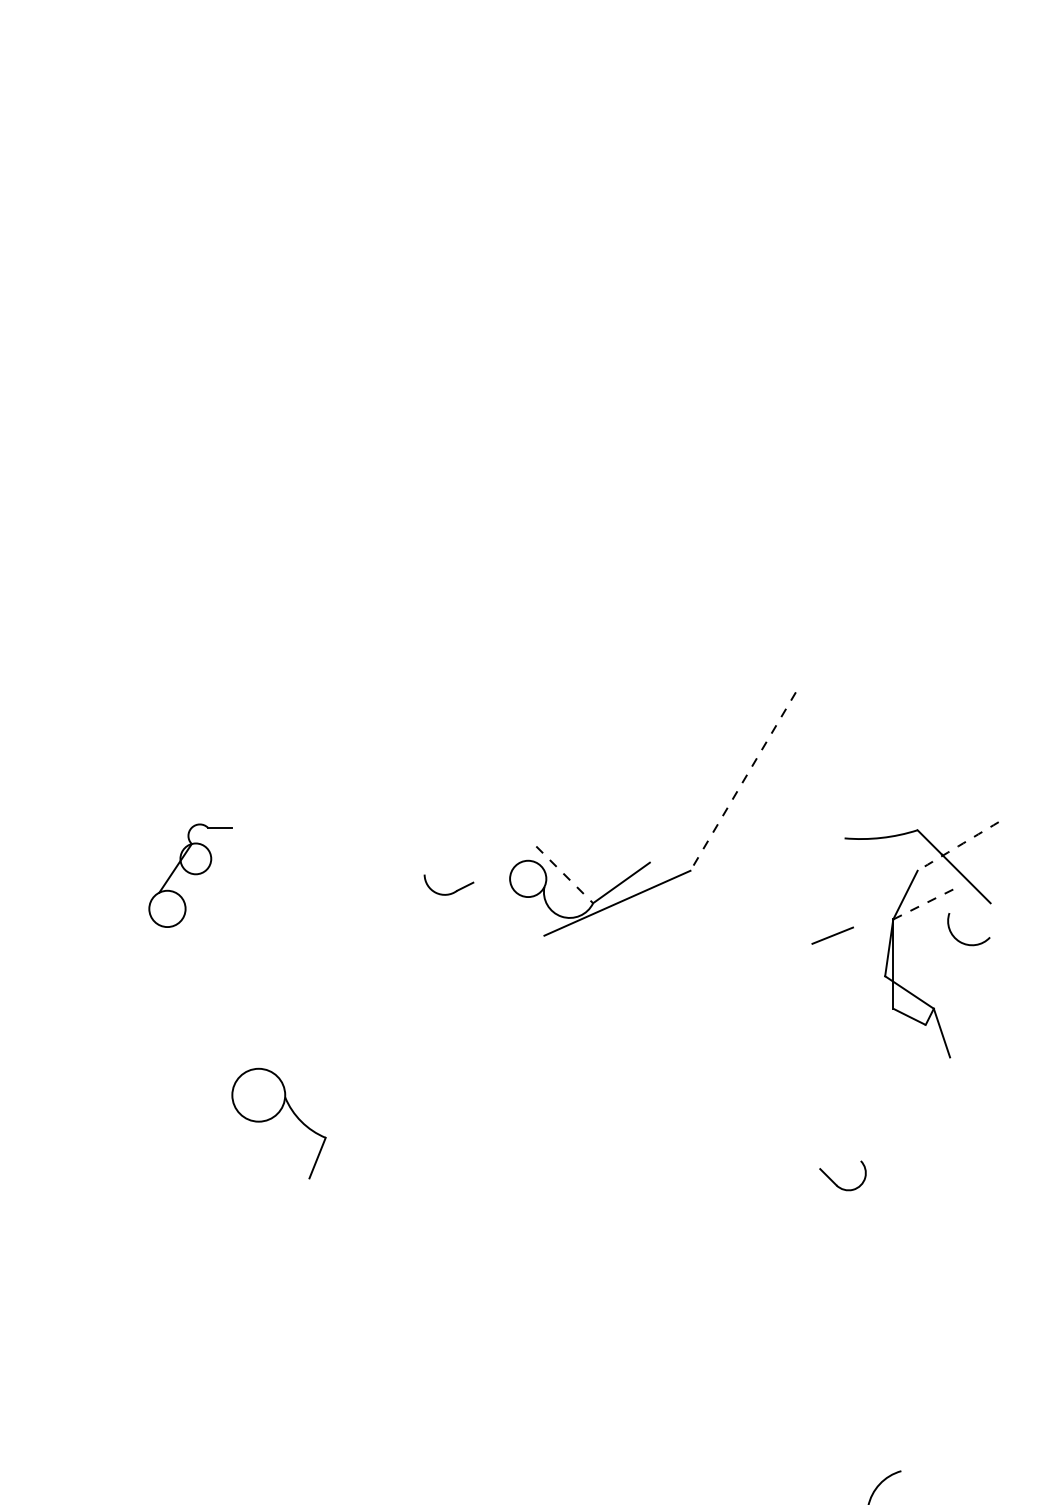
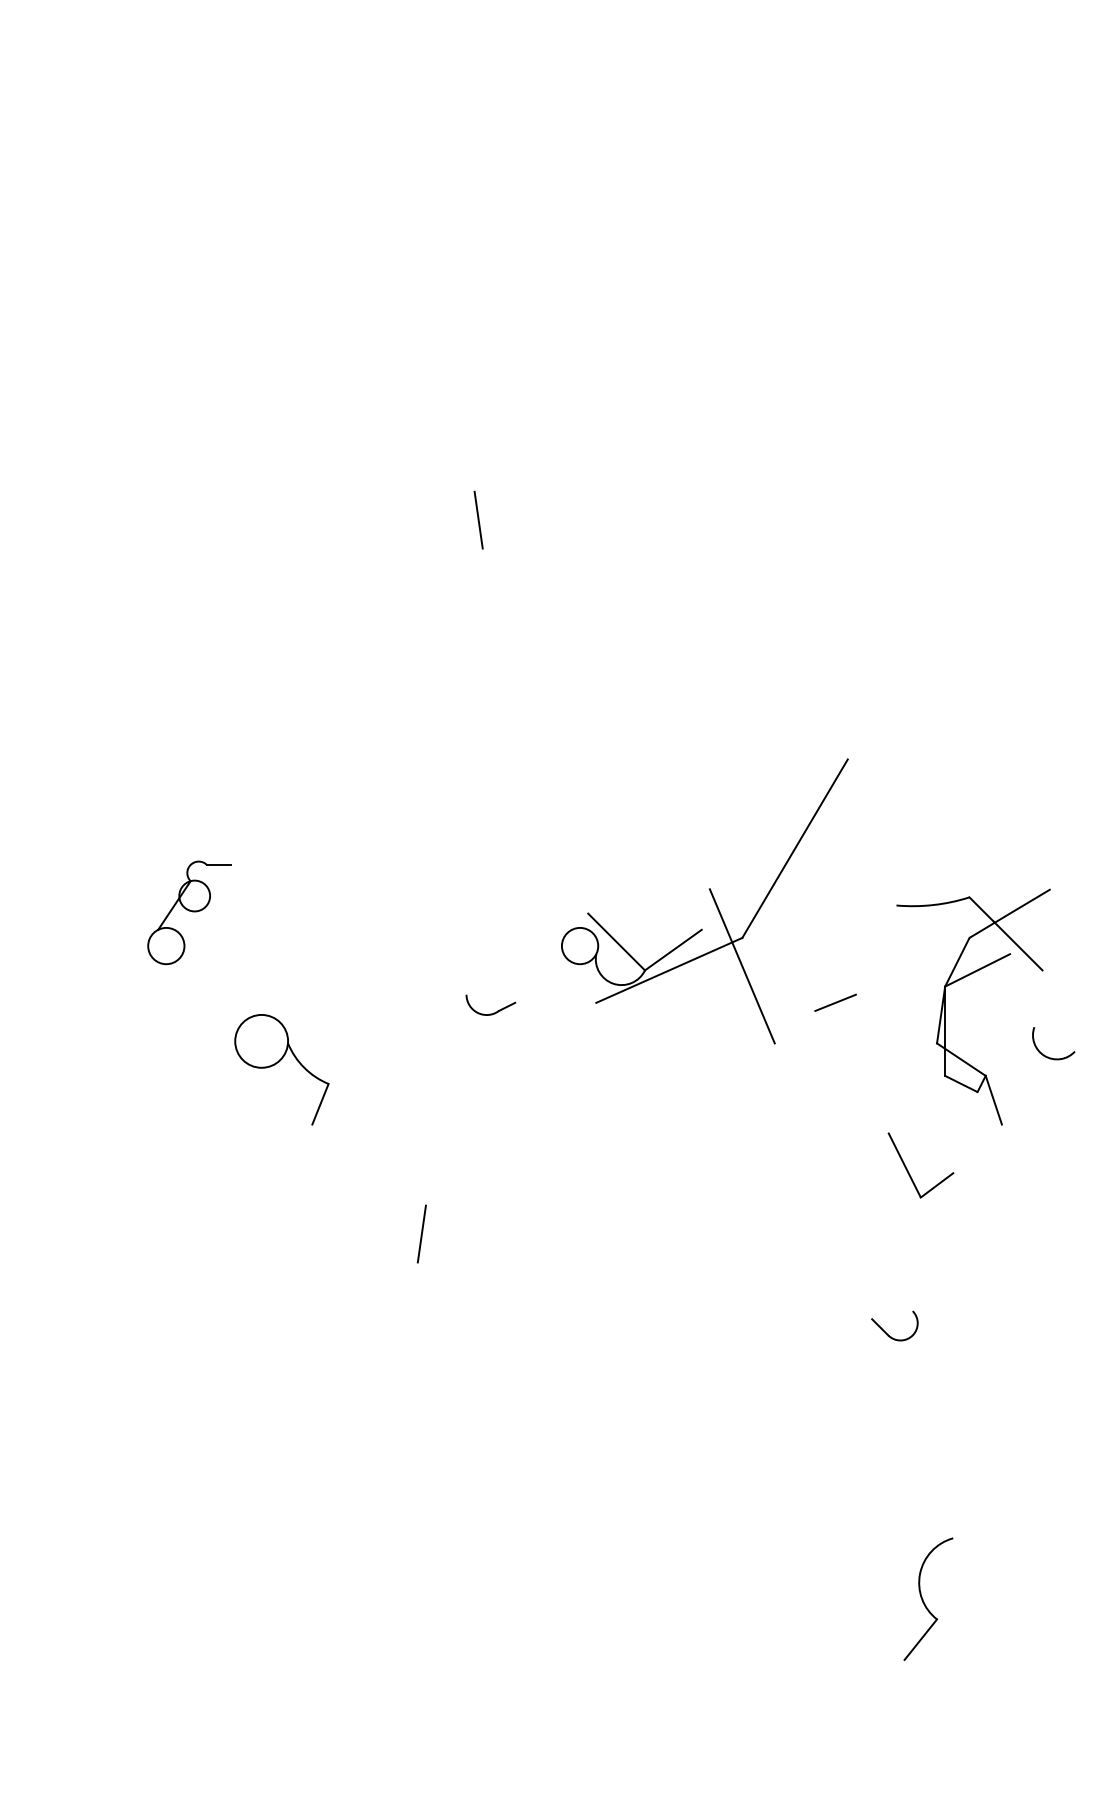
line: (426, 452) -> (478, 519), added
line: (743, 781) -> (795, 848), dashed -> solid
arc: (958, 846) -> (1010, 913), dashed -> solid
part: (190, 875) -> (189, 912), moved
line: (564, 875) -> (616, 942), dashed -> solid
part: (451, 892) -> (493, 1012), moved
line: (689, 899) -> (741, 966), added
line: (926, 903) -> (978, 970), dashed -> solid
line: (832, 935) -> (835, 1002), moved
arc: (961, 941) -> (1046, 1055), moved
part: (856, 1103) -> (908, 1170), added
part: (273, 1118) -> (276, 1064), moved
line: (369, 1166) -> (421, 1233), added
part: (834, 1182) -> (886, 1332), moved

